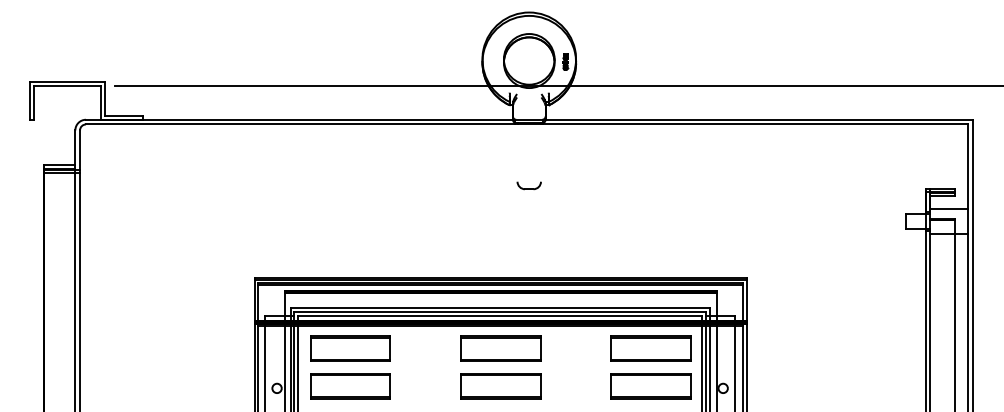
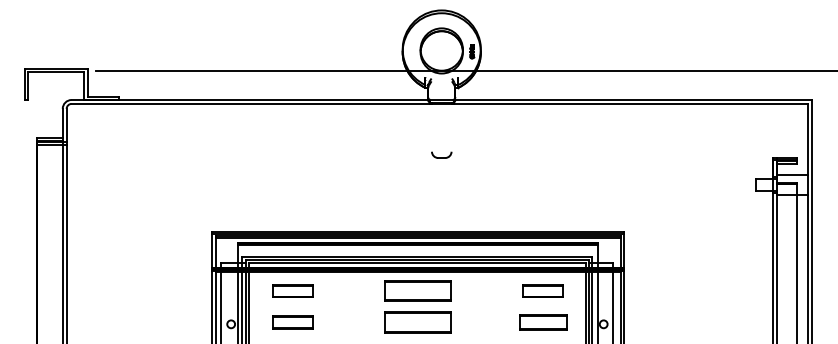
part: (350, 348) -> (292, 290), size x0.6
part: (650, 348) -> (542, 290), size x0.6
part: (350, 386) -> (292, 322), size x0.6
part: (650, 386) -> (542, 322), size x0.7

